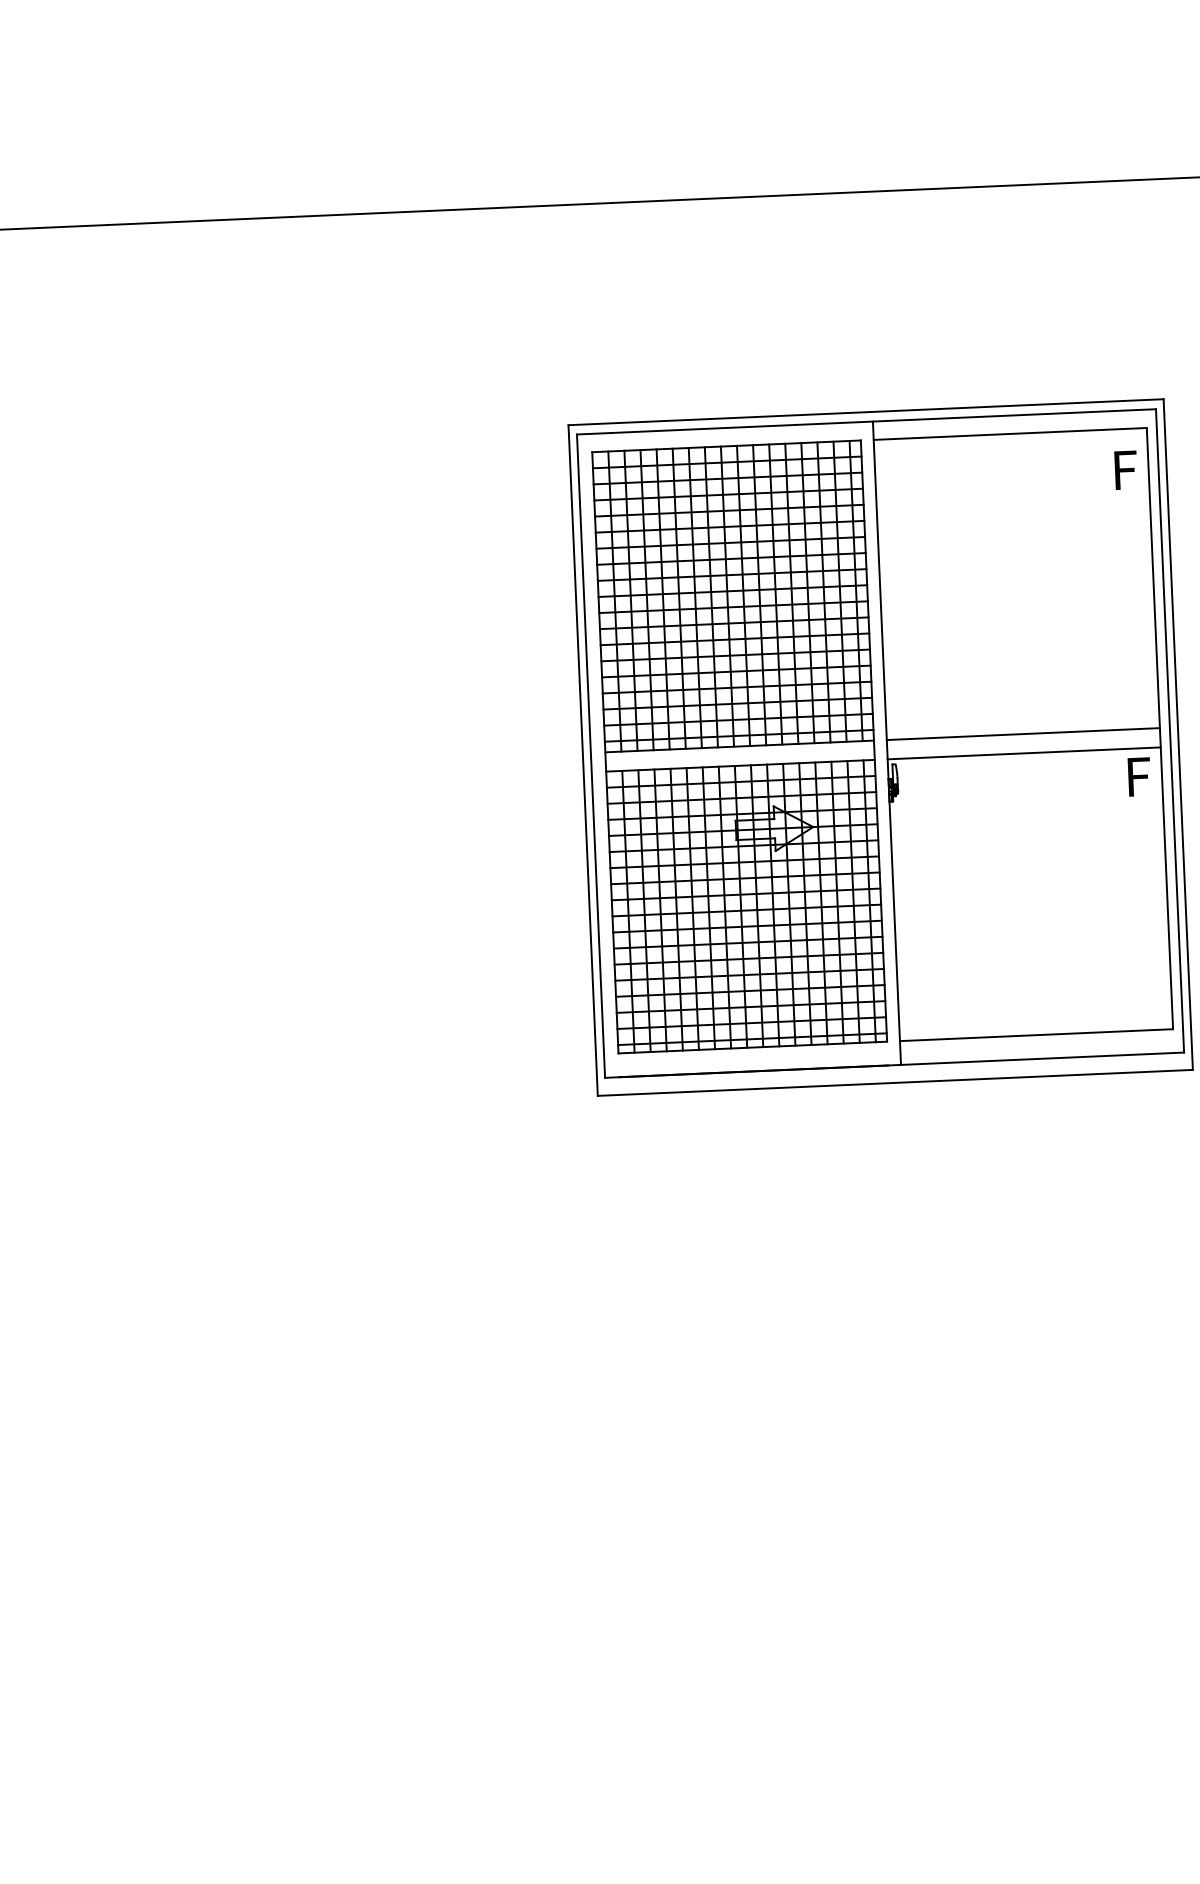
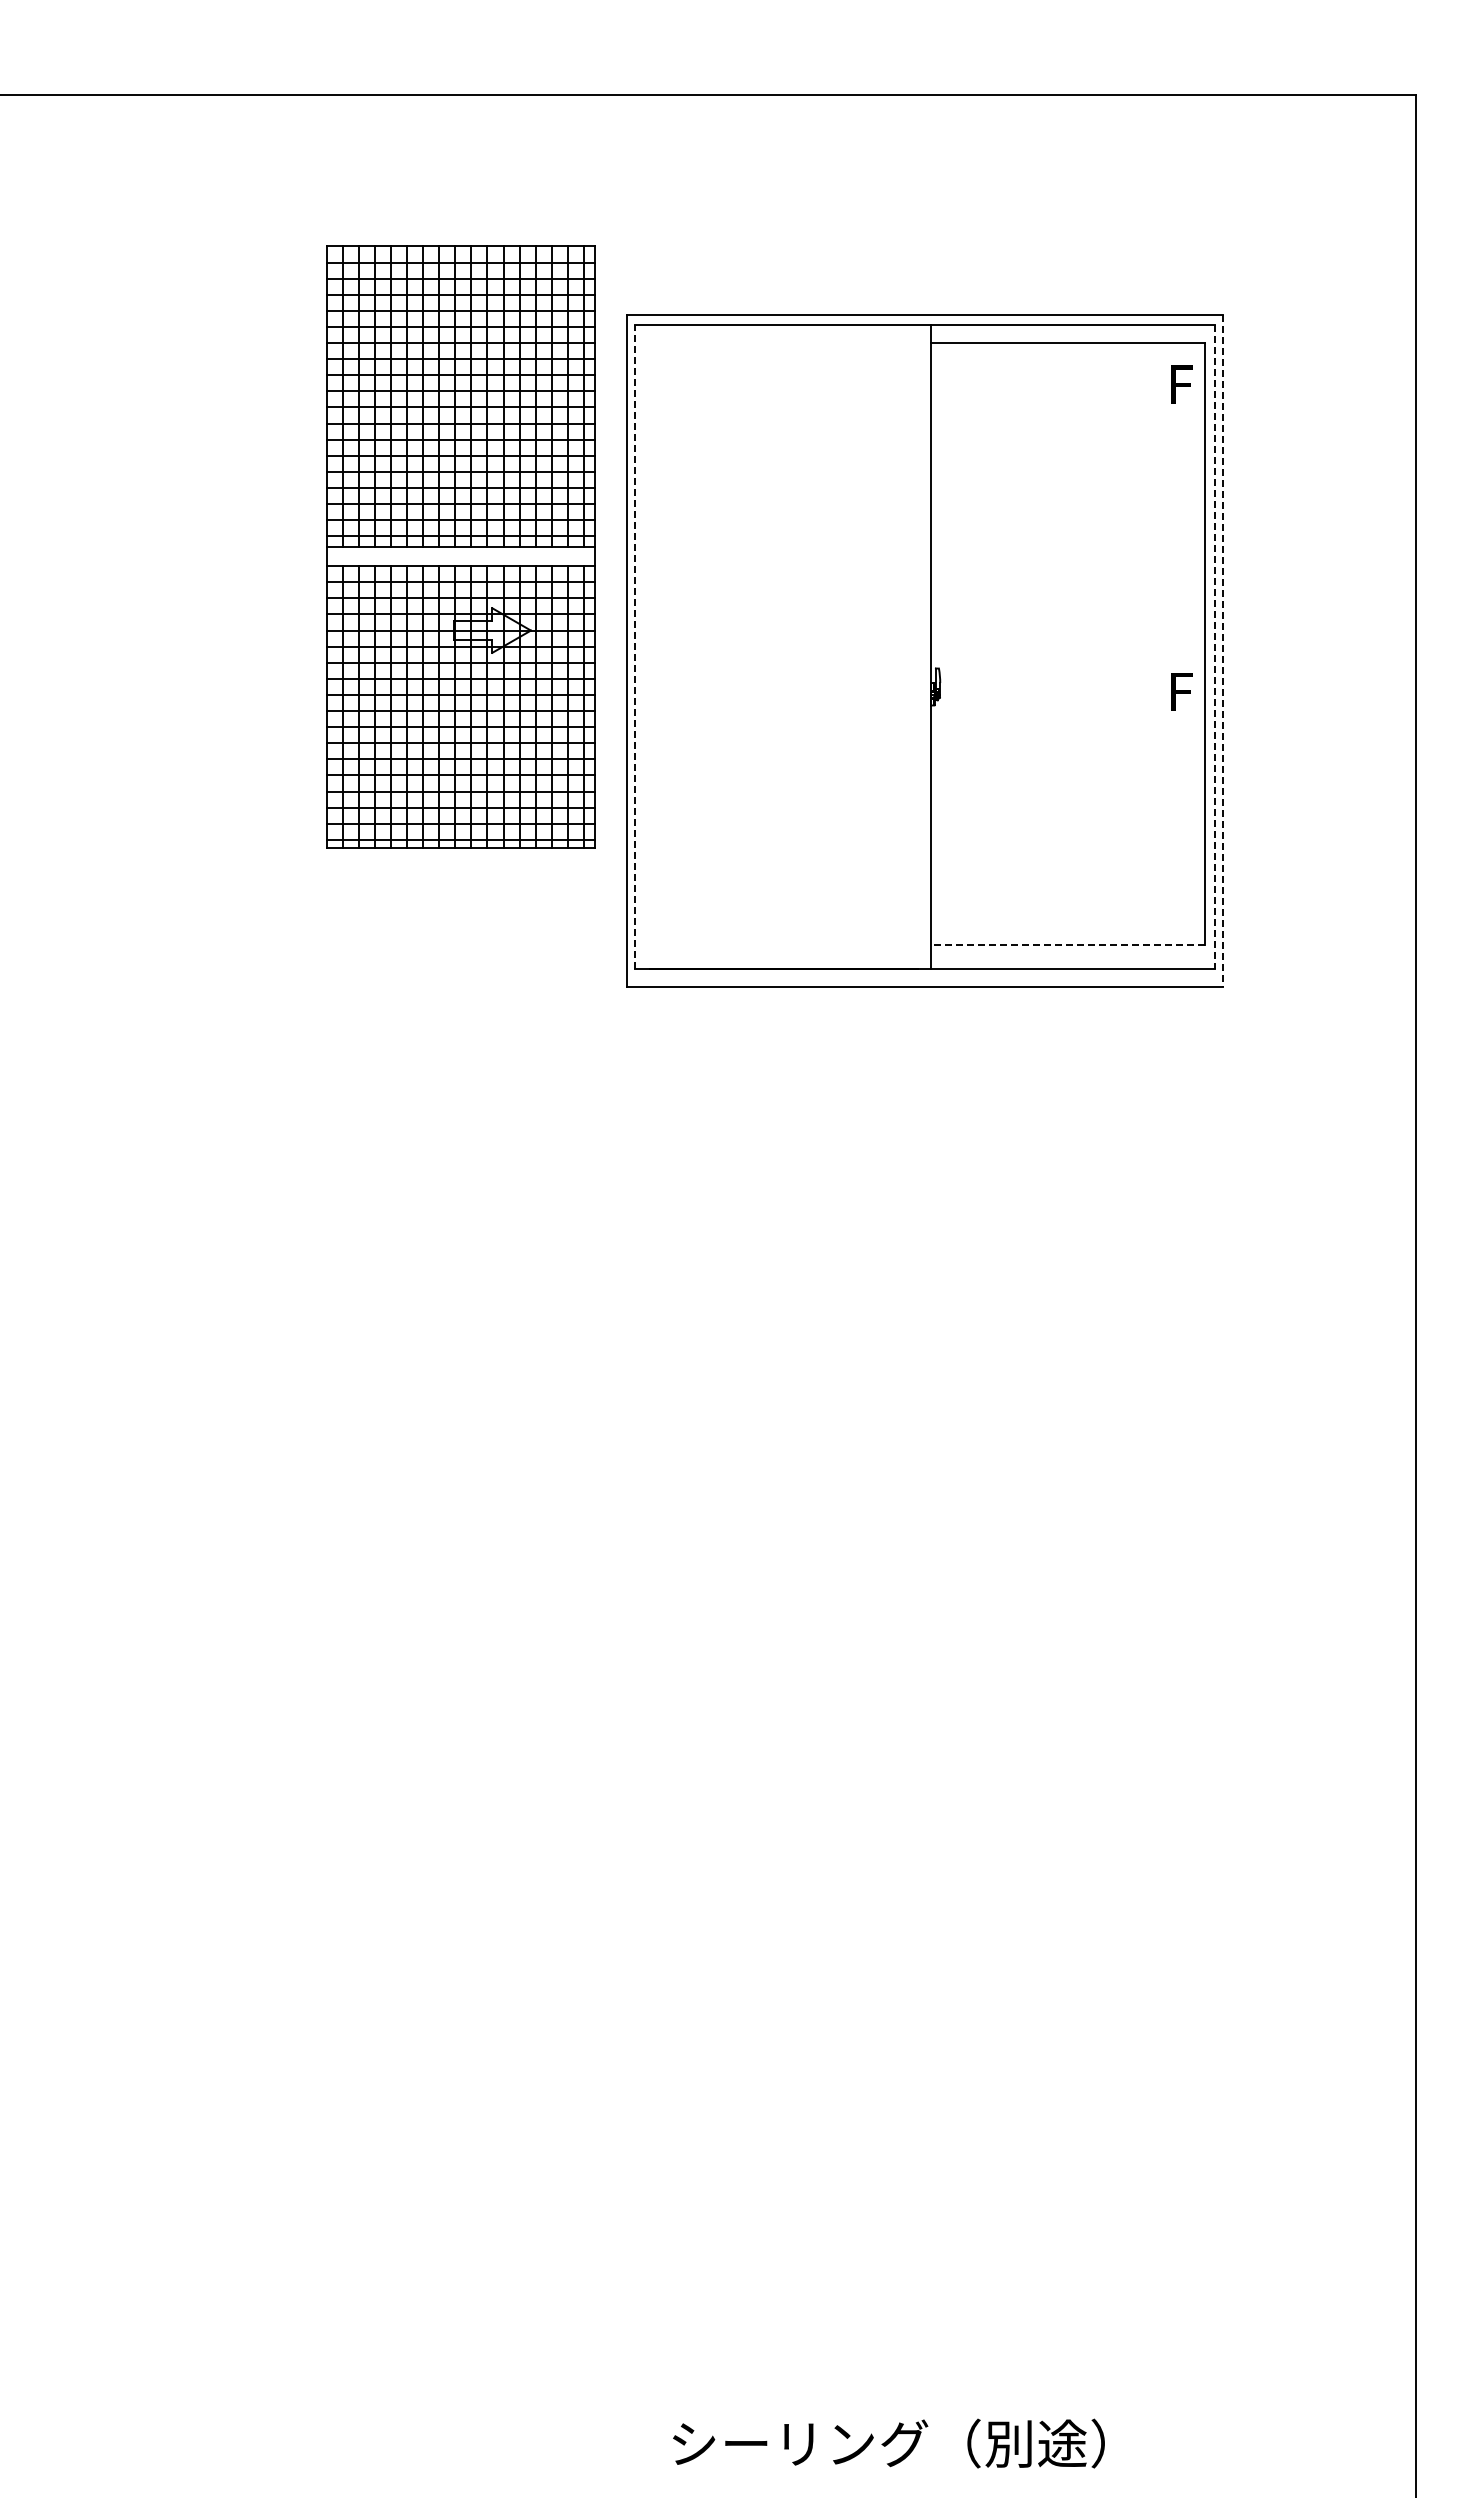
line: (1169, 731) -> (1214, 647), solid -> dashed
line: (1022, 733) -> (1067, 643), removed
line: (1178, 734) -> (1222, 651), solid -> dashed
part: (739, 746) -> (460, 546), moved
line: (1023, 753) -> (1067, 663), removed
line: (591, 756) -> (635, 647), solid -> dashed
line: (1036, 1035) -> (1067, 945), solid -> dashed

